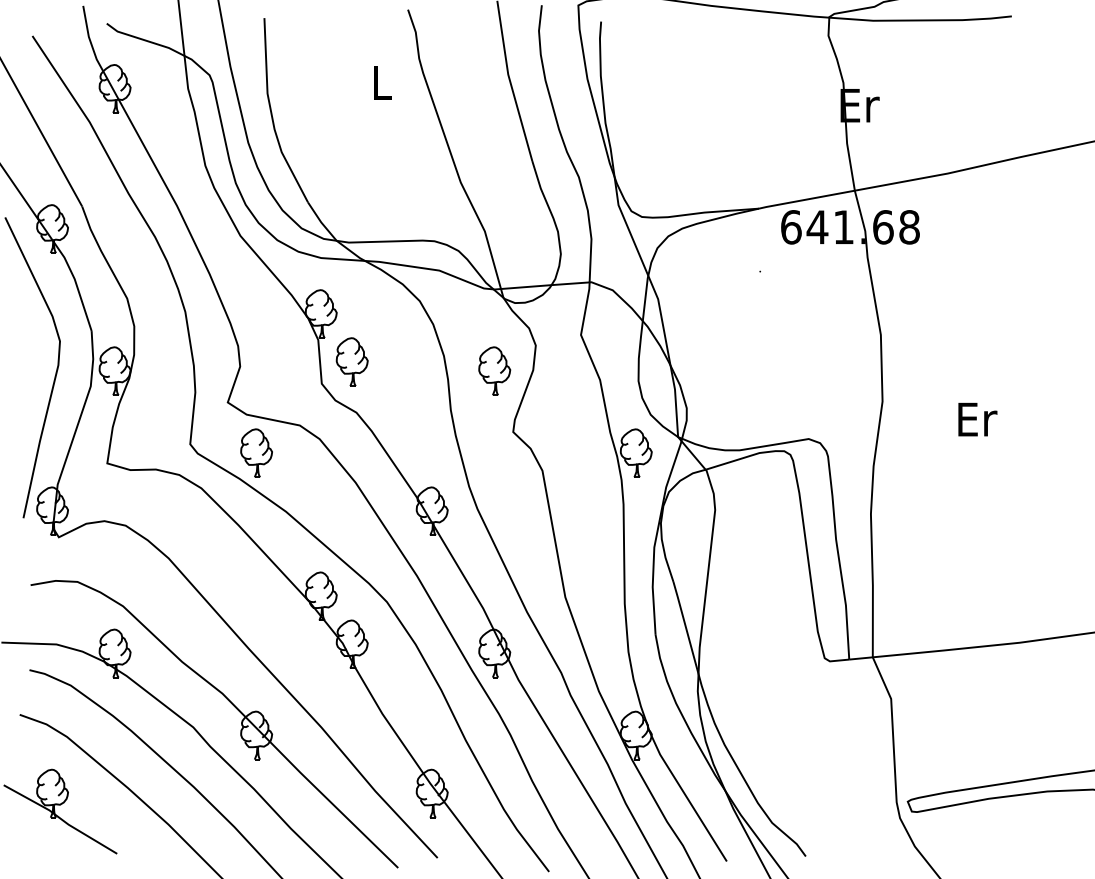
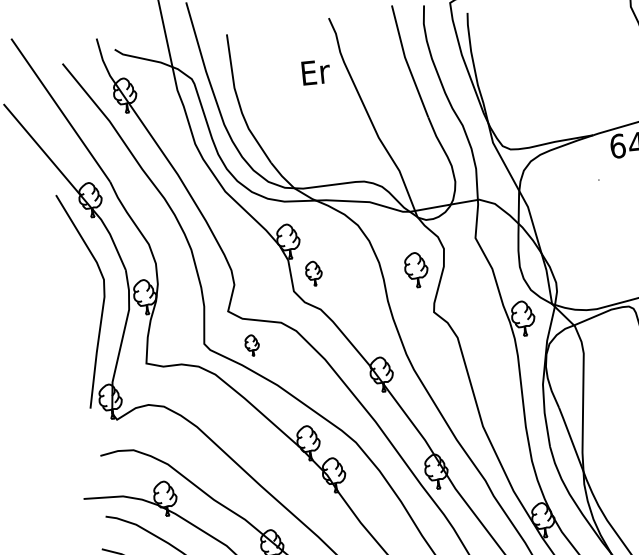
text: (382, 82) -> (315, 71), L -> Er
part: (351, 361) -> (313, 273), size x0.7
part: (256, 452) -> (252, 345), size x0.6

